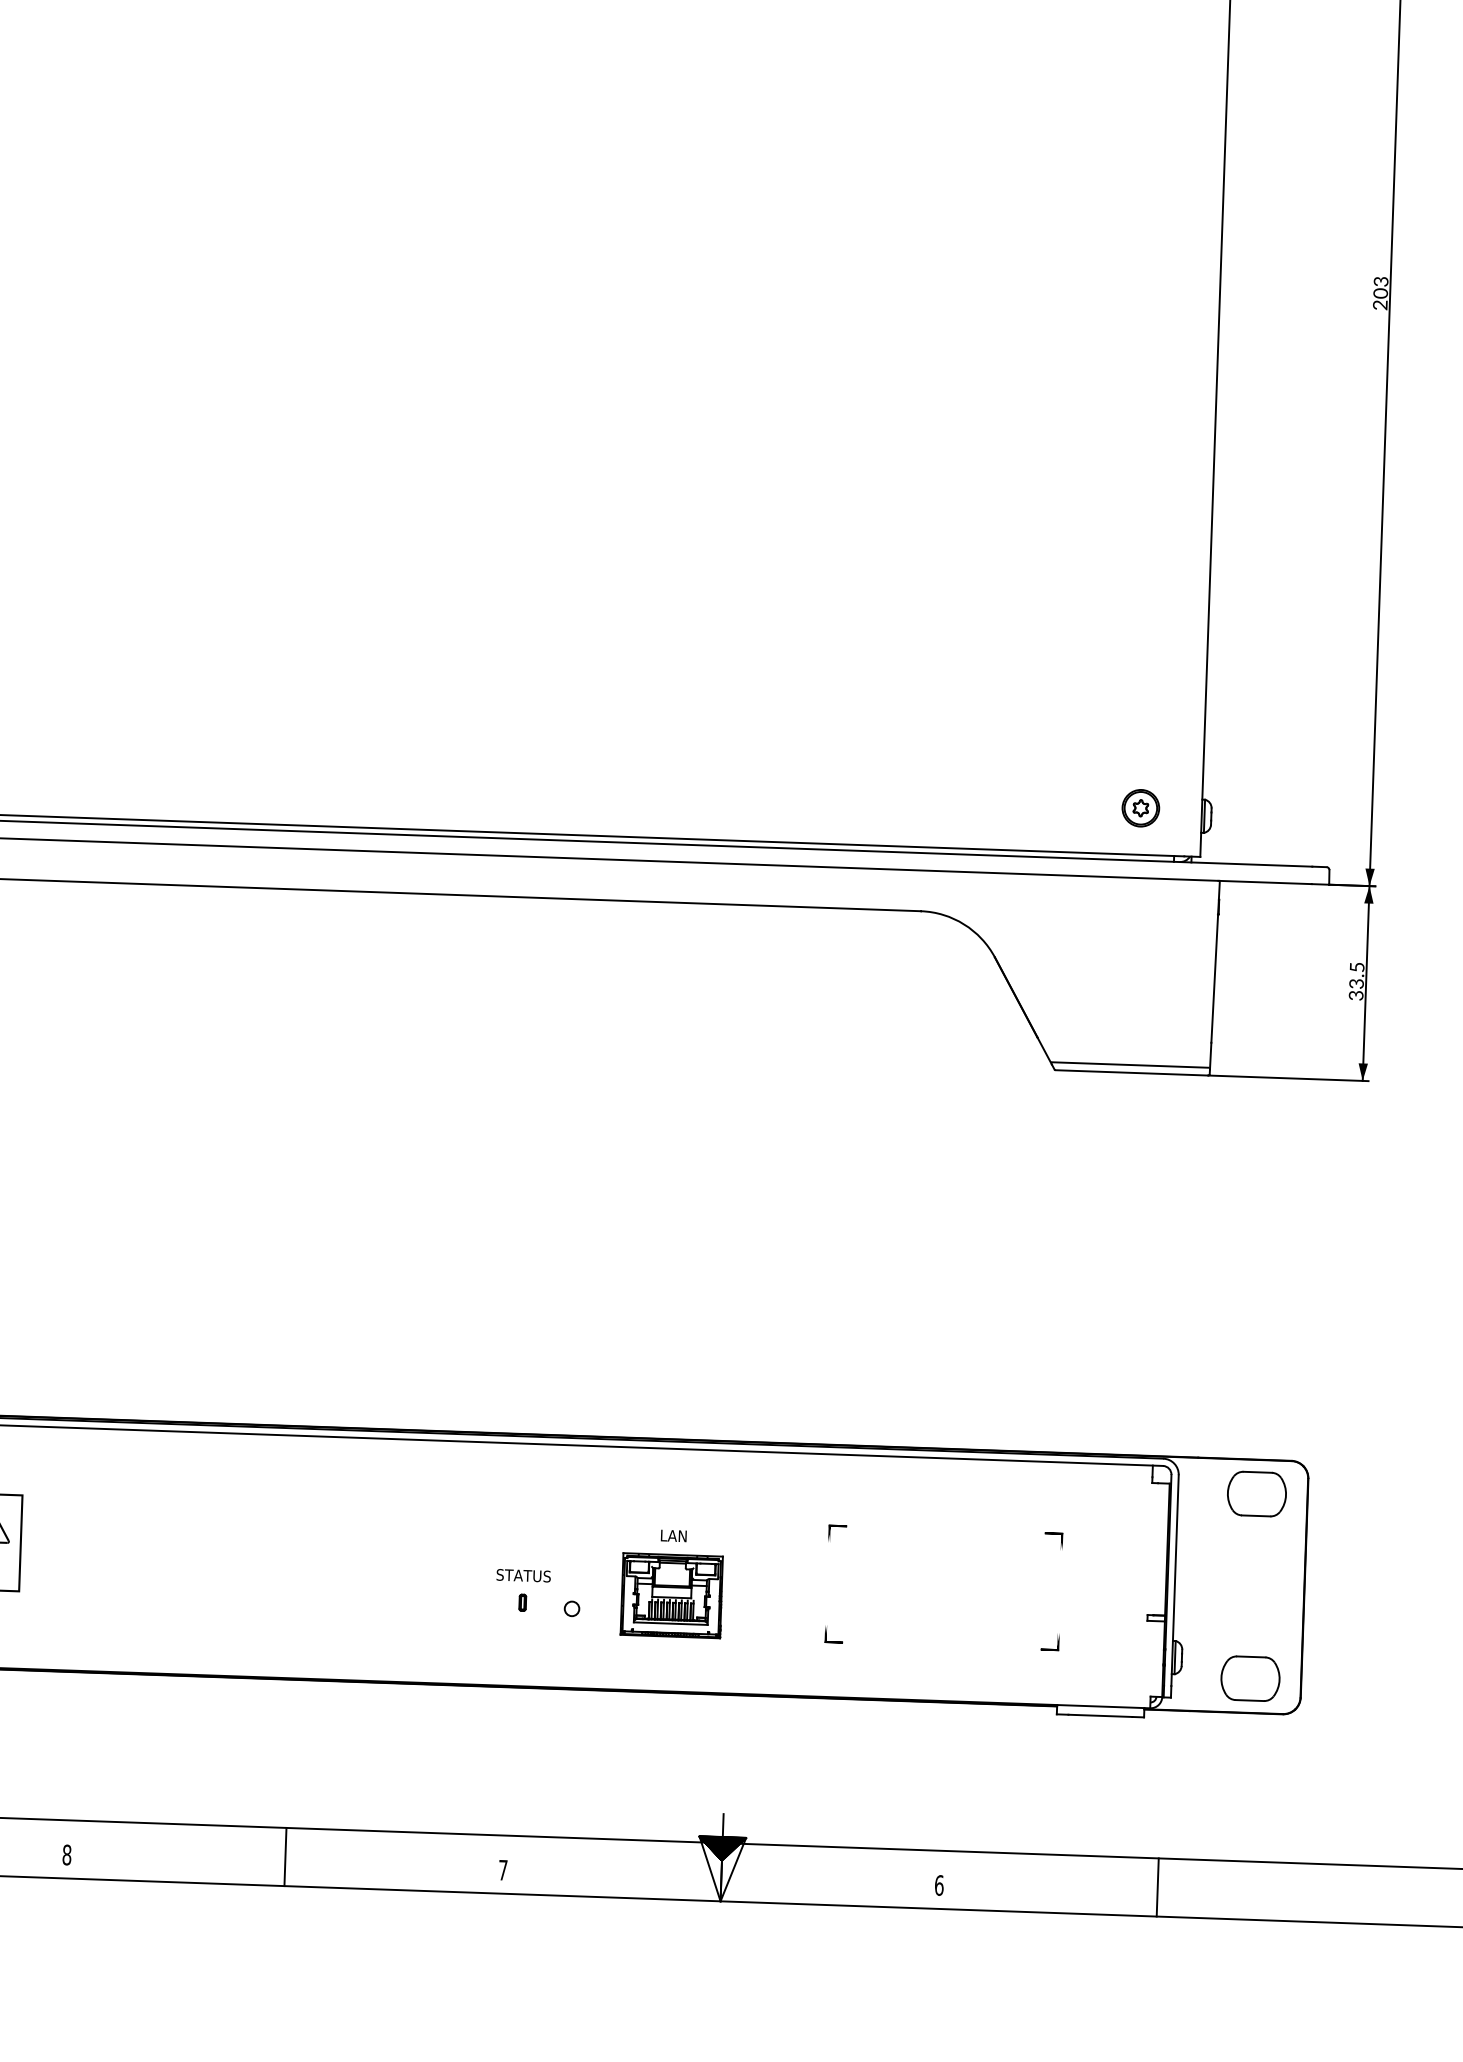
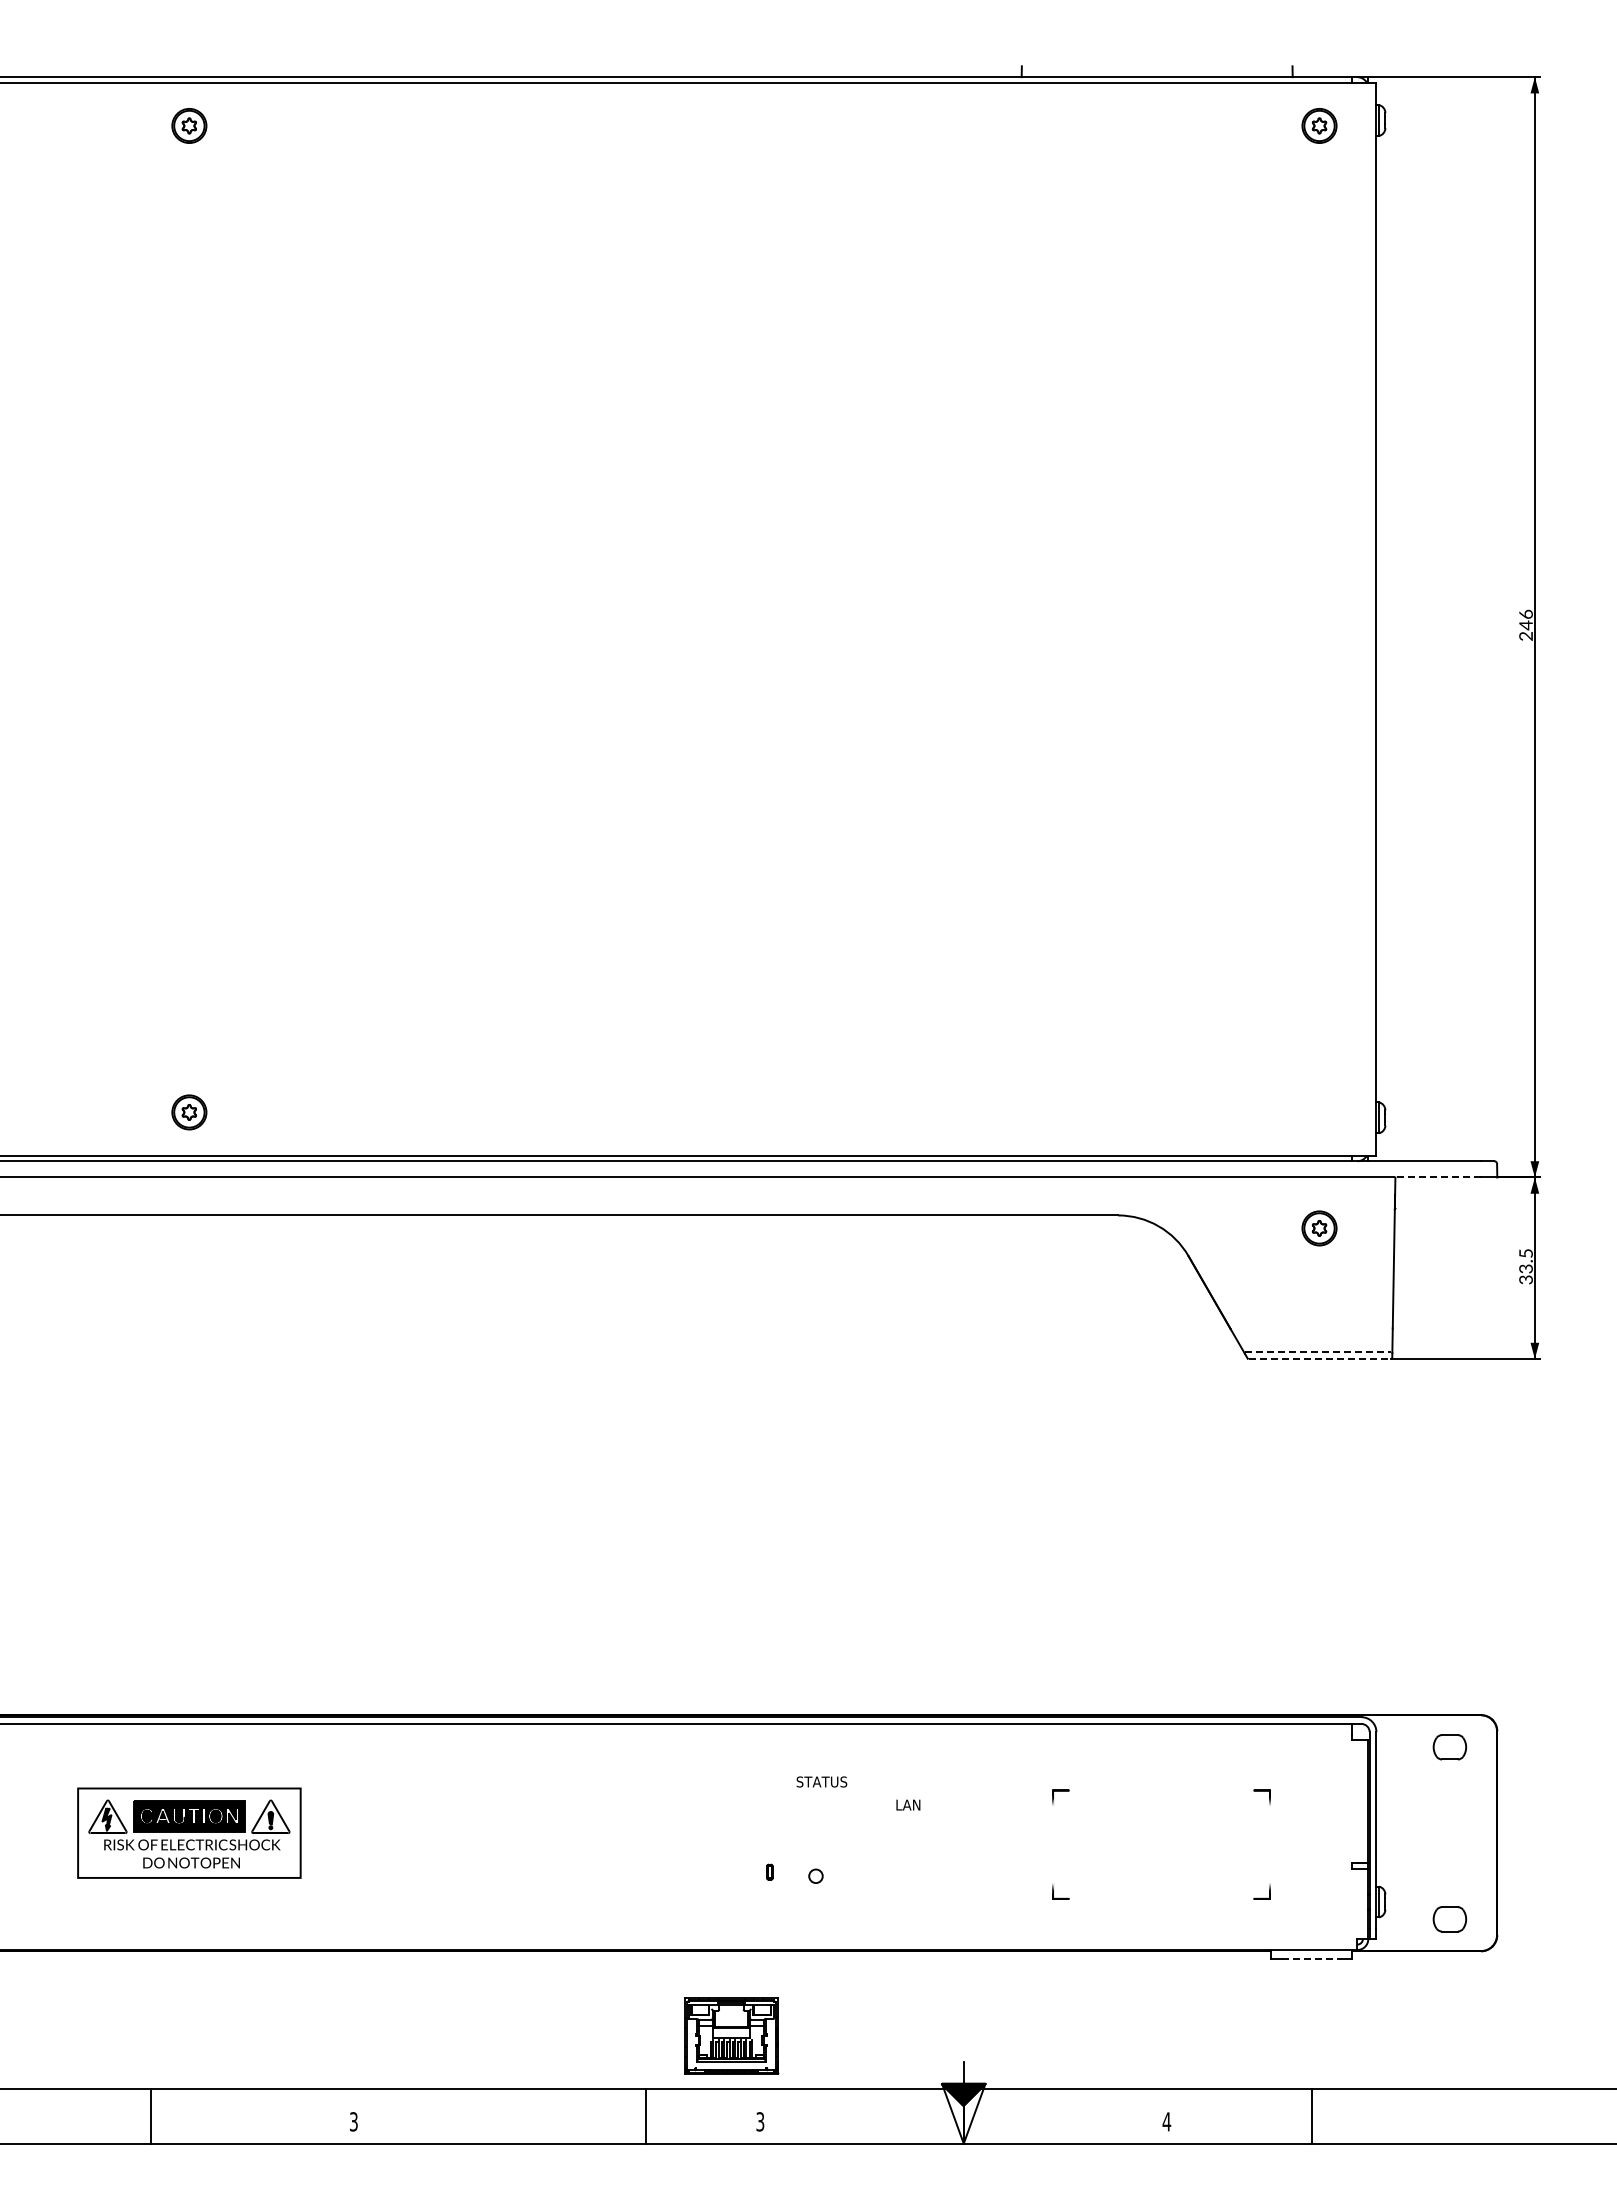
text: (1380, 287) -> (1525, 619), 203 -> 246
part: (1140, 808) -> (1319, 1228), moved
line: (1265, 882) -> (1437, 1177), solid -> dashed
line: (1130, 1064) -> (1318, 1351), solid -> dashed
line: (1132, 1073) -> (1320, 1359), solid -> dashed
part: (1256, 1494) -> (1449, 1747), size x0.6
text: (523, 1575) -> (821, 1781), moved
part: (671, 1595) -> (731, 2035), moved
part: (1250, 1678) -> (1449, 1919), size x0.6
line: (1100, 1715) -> (1311, 1958), solid -> dashed
text: (66, 1854) -> (353, 2121), 8 -> 3
line: (285, 1856) -> (646, 2116), moved
text: (503, 1869) -> (760, 2121), 7 -> 3
text: (938, 1885) -> (1166, 2121), 6 -> 4
line: (1157, 1887) -> (1312, 2116), moved

